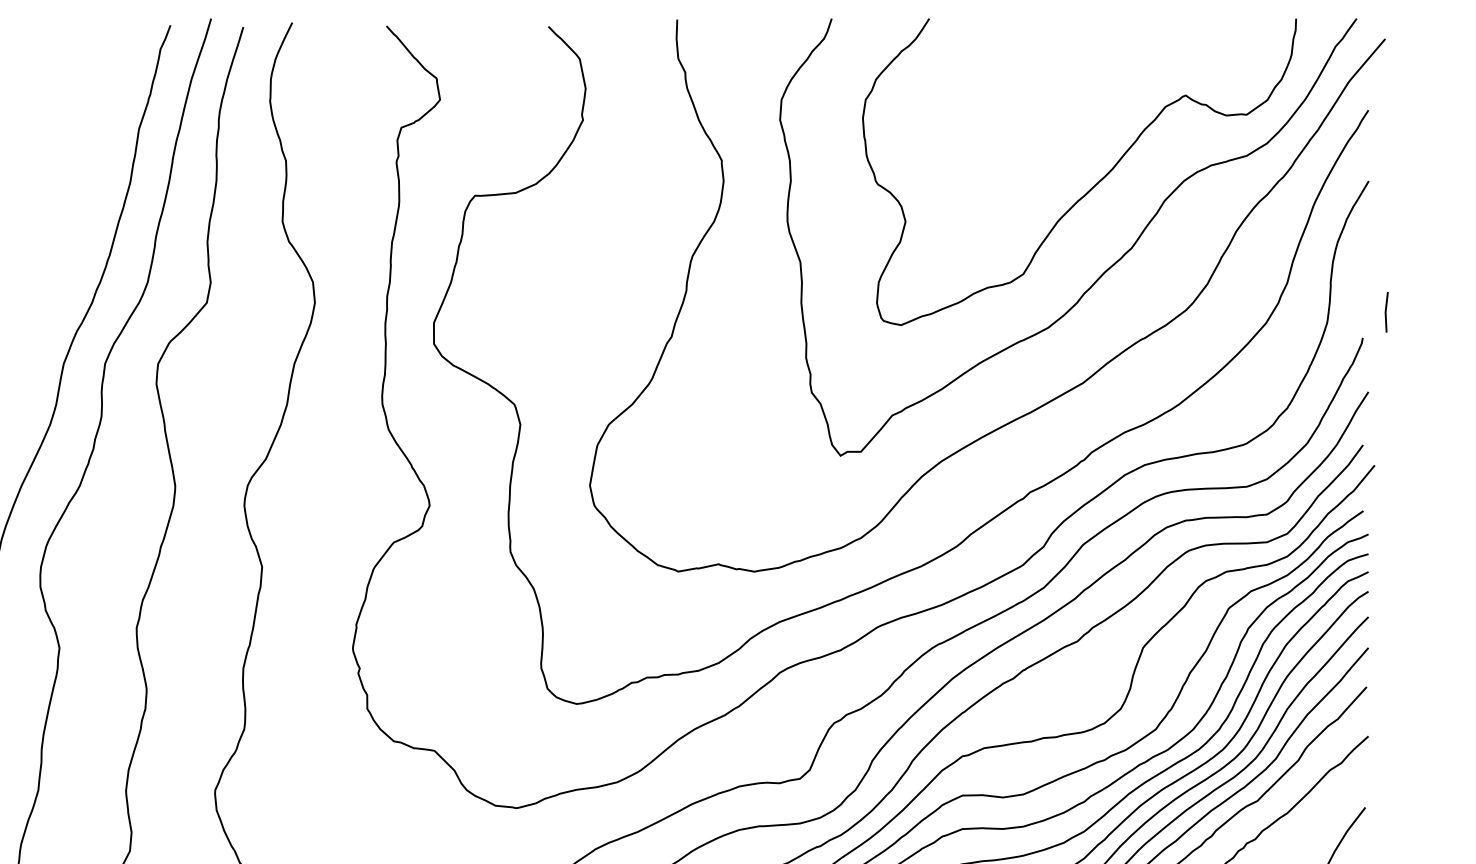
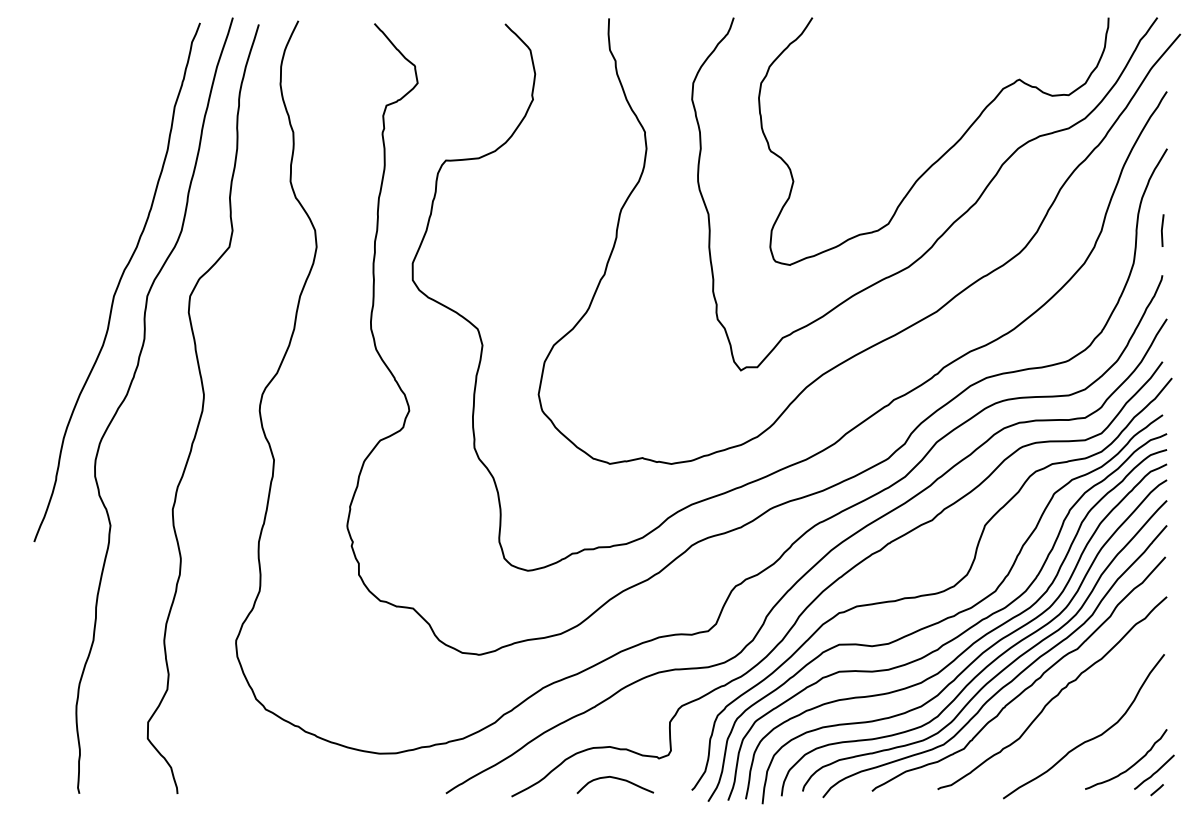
line: (1386, 312) -> (1162, 230), moved

